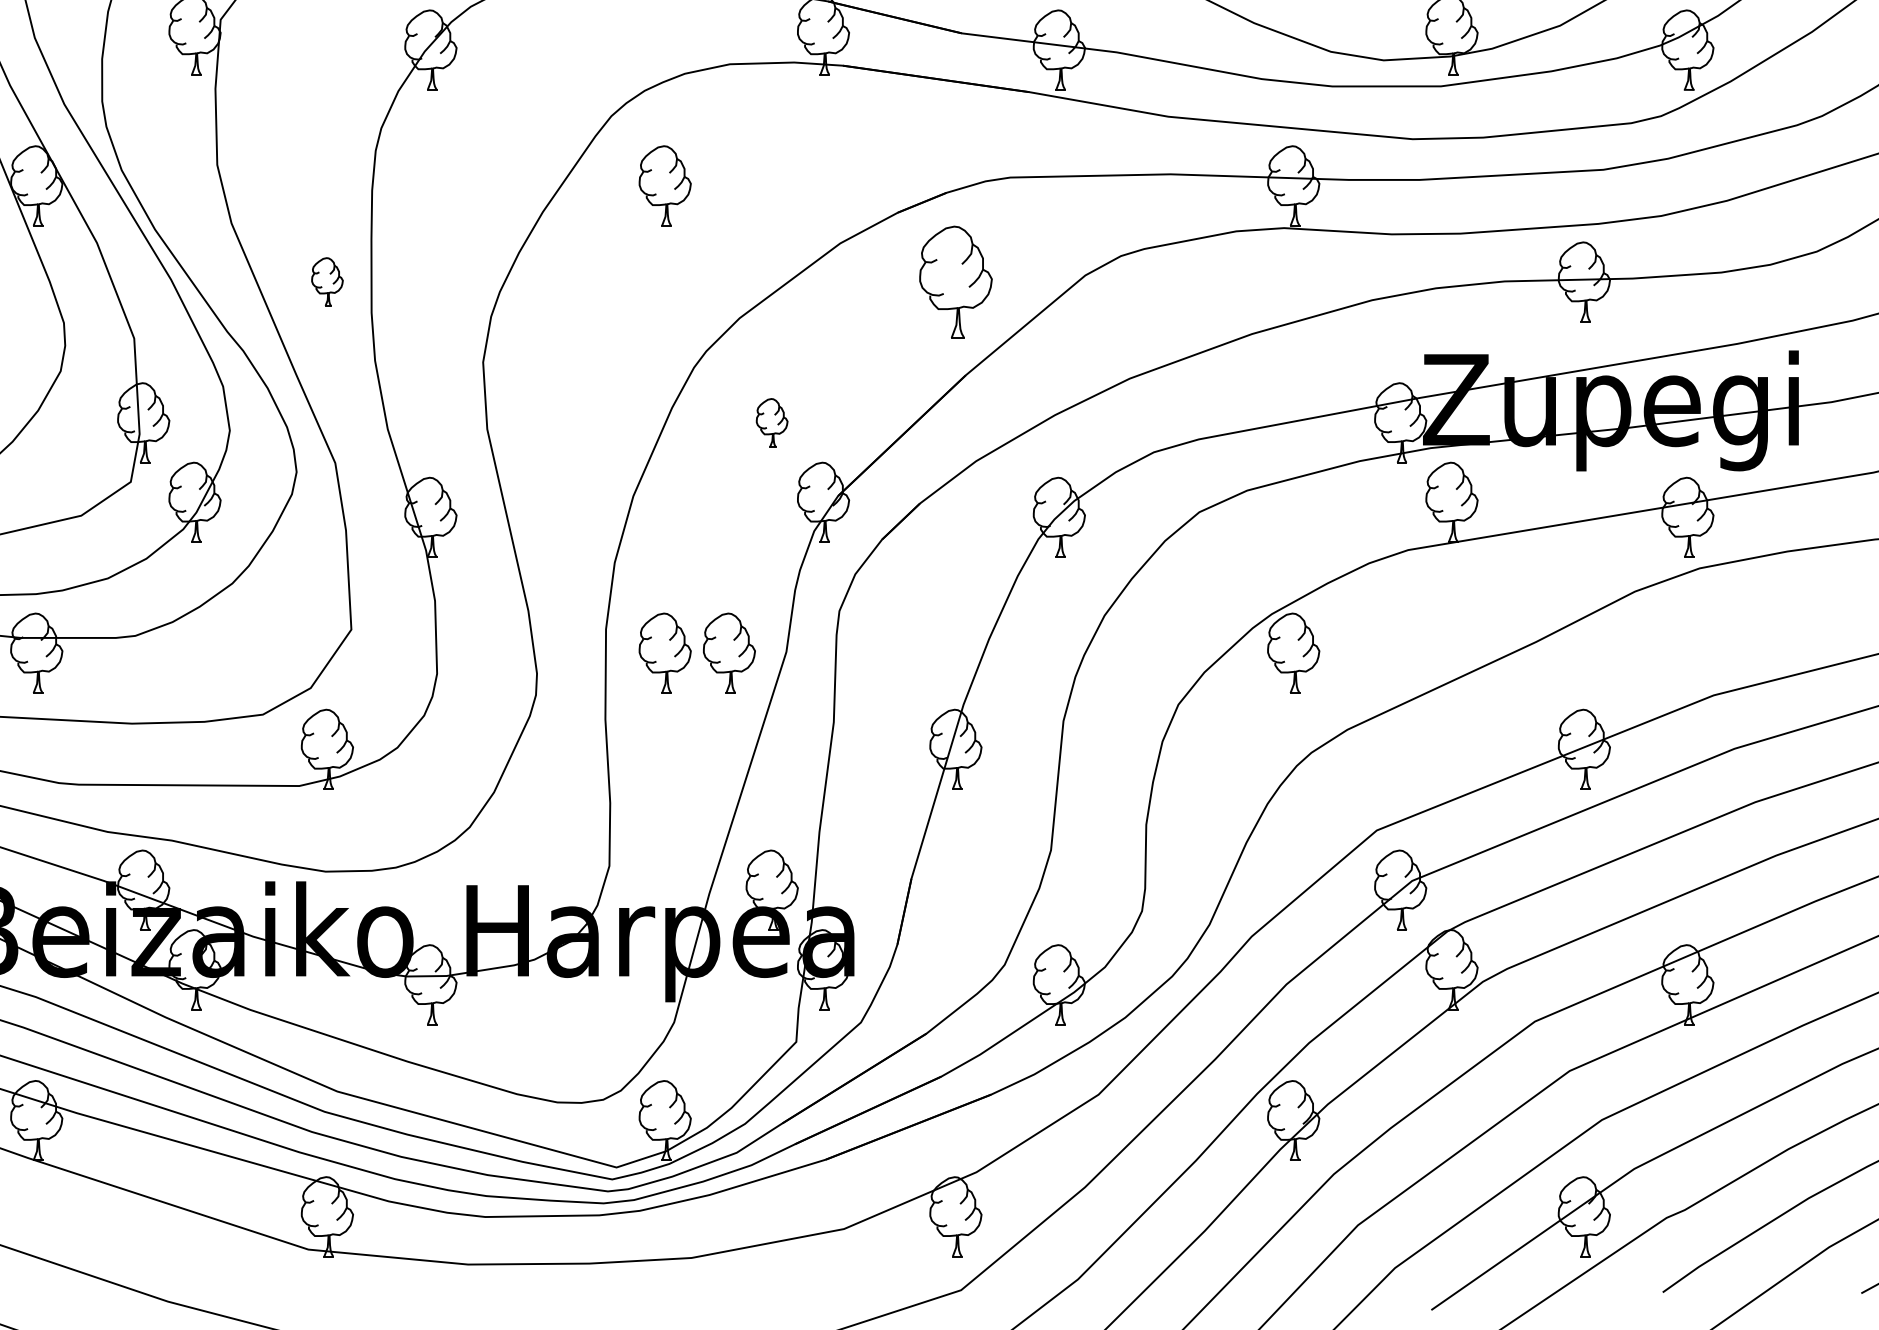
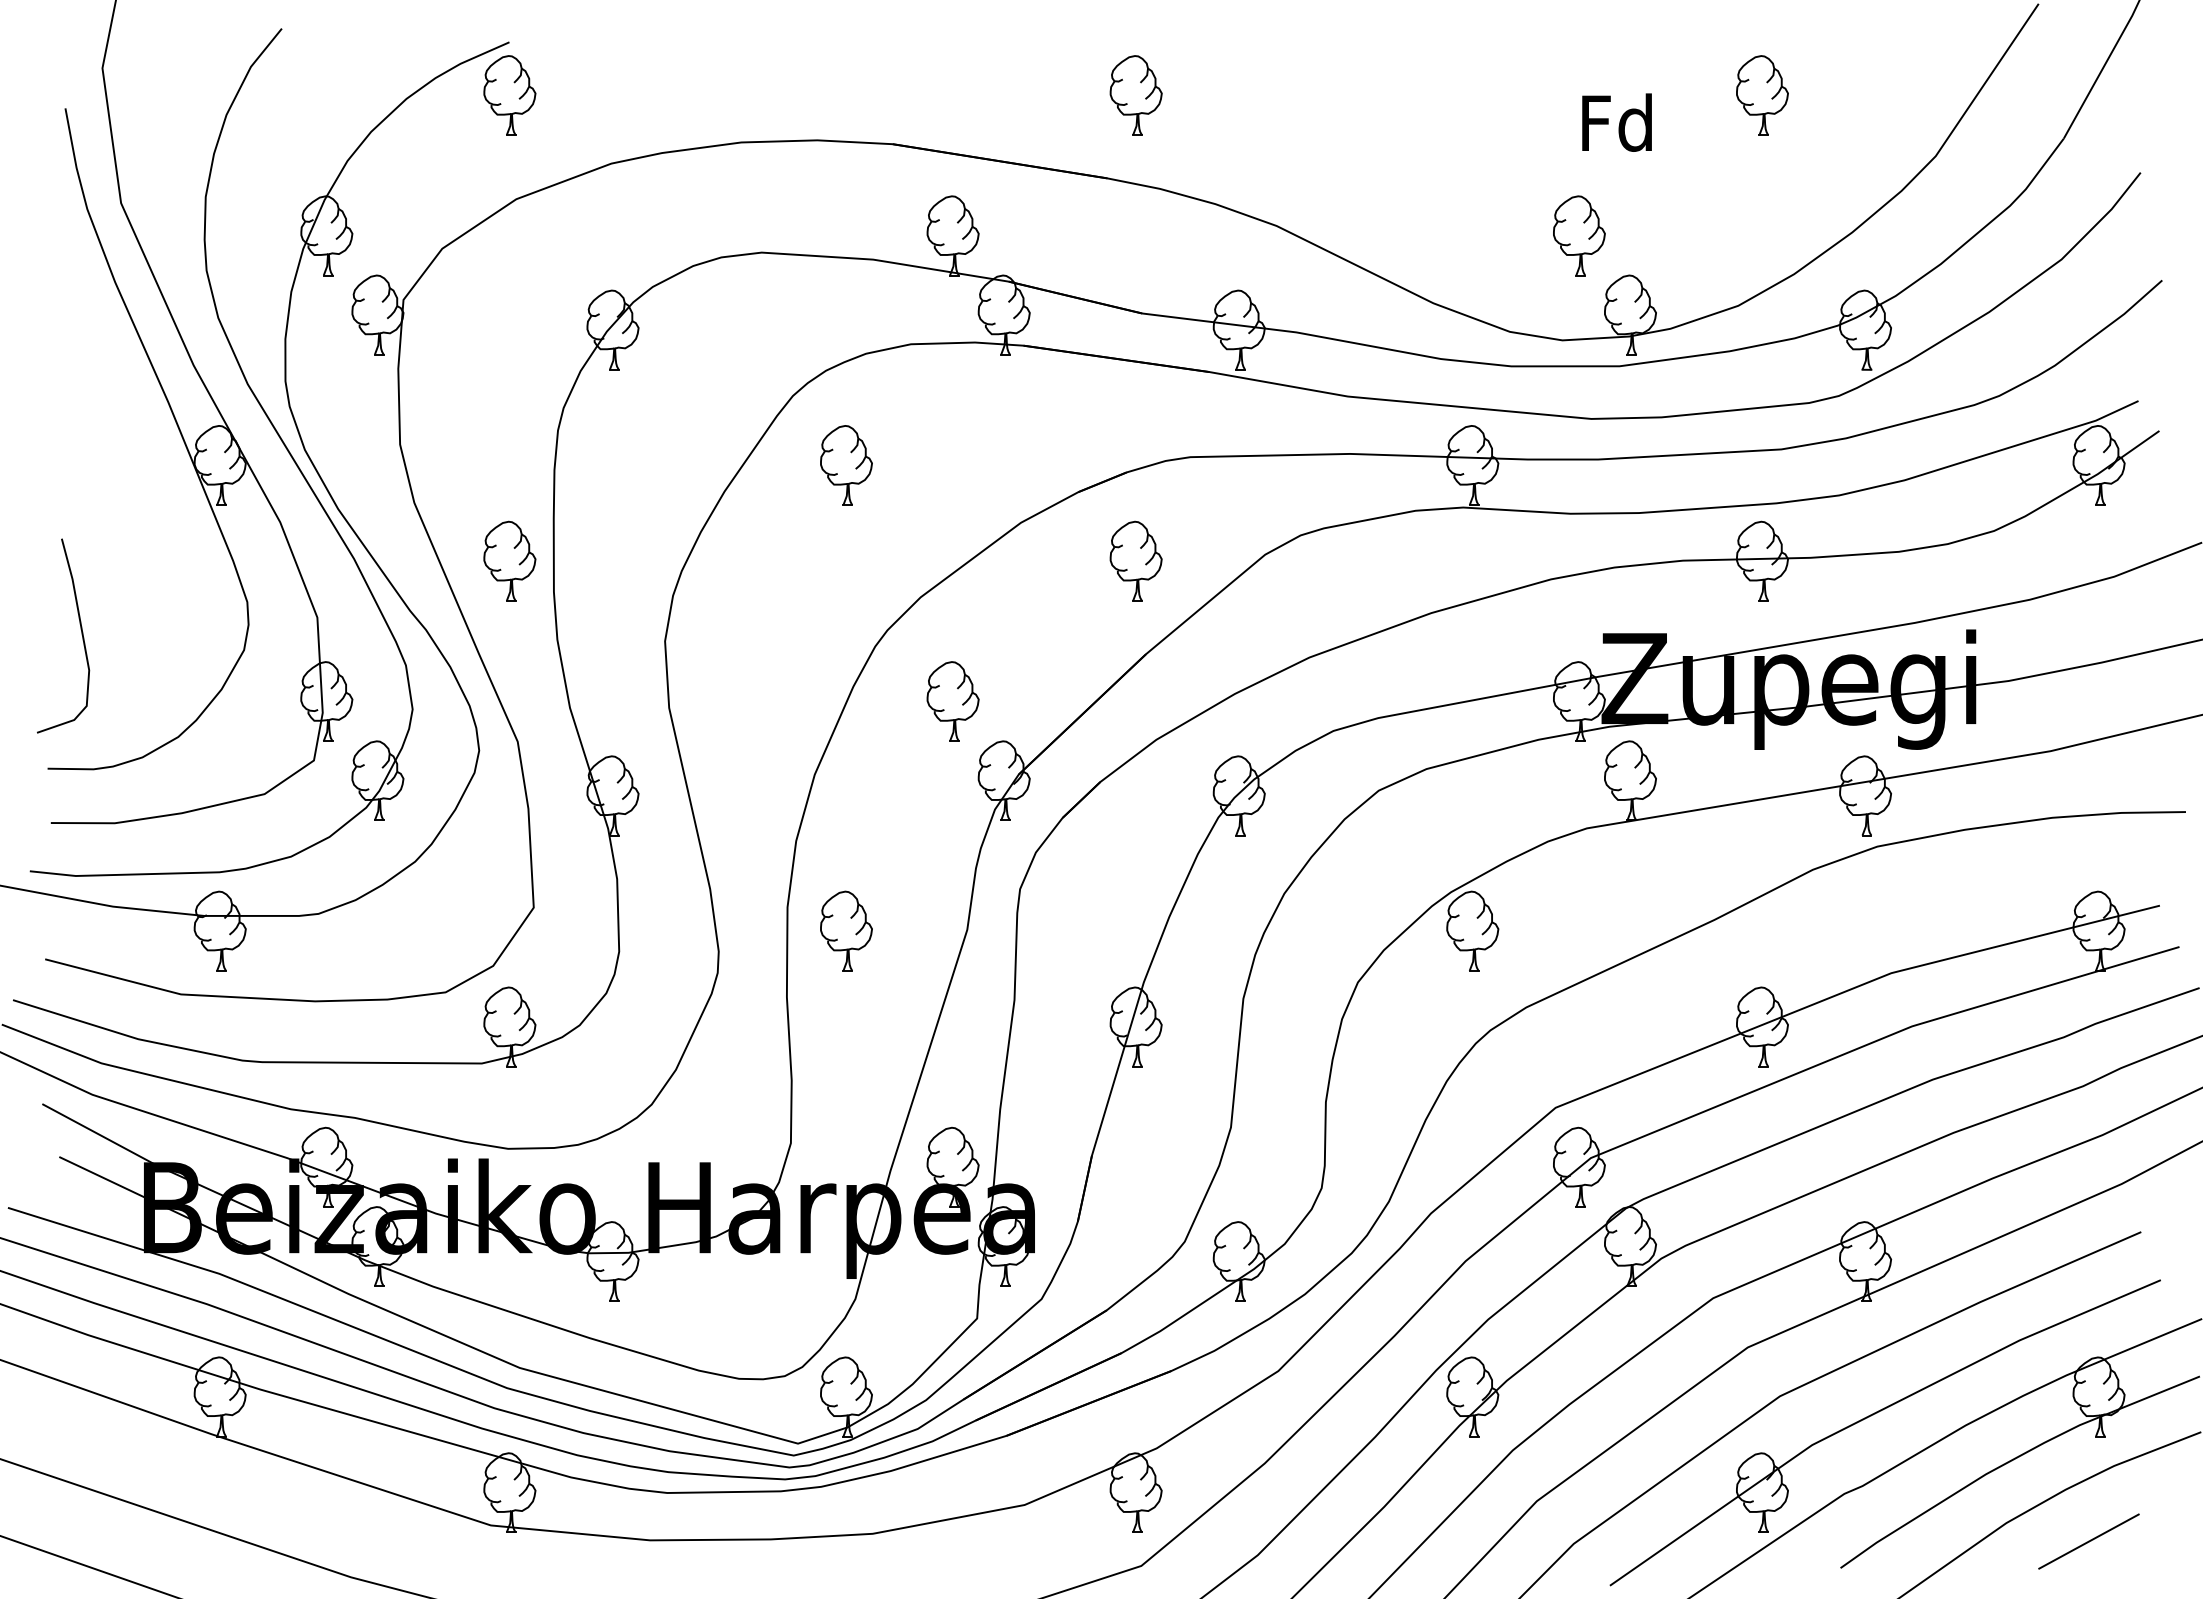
part: (327, 281) -> (509, 560), size x1.67
part: (955, 281) -> (1135, 560), size x0.71
part: (771, 422) -> (952, 701), size x1.67
part: (729, 652) -> (910, 930), removed

